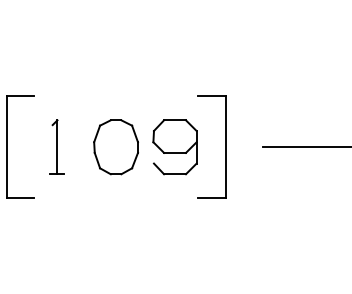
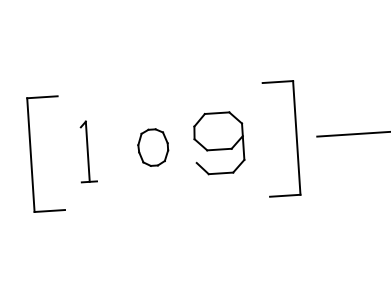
part: (225, 146) -> (296, 137), moved
part: (115, 147) -> (152, 147), size x0.6

